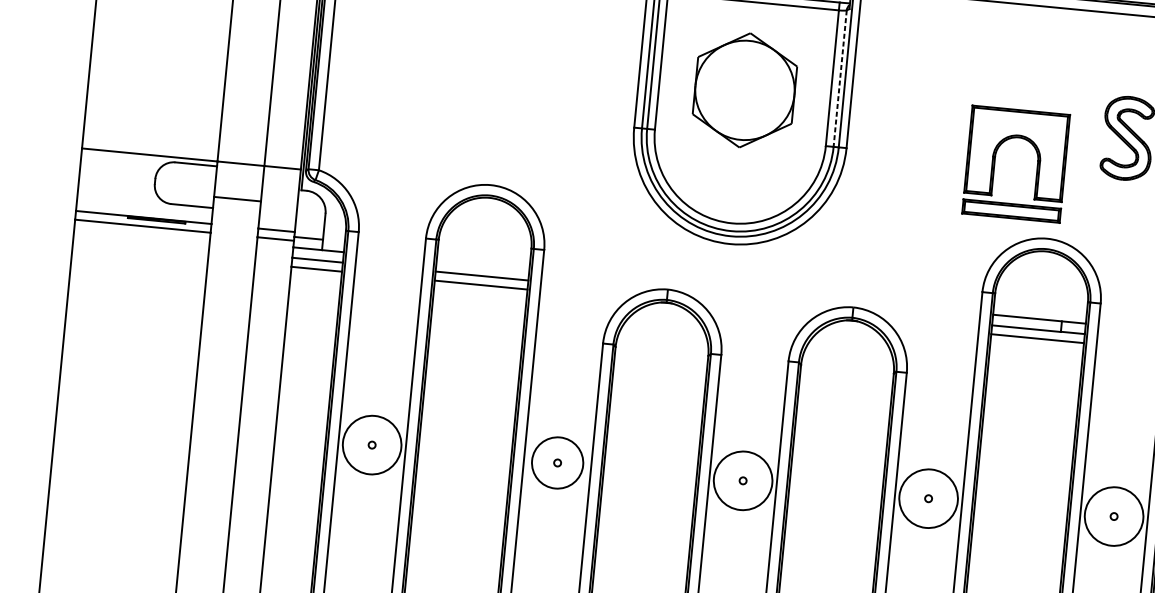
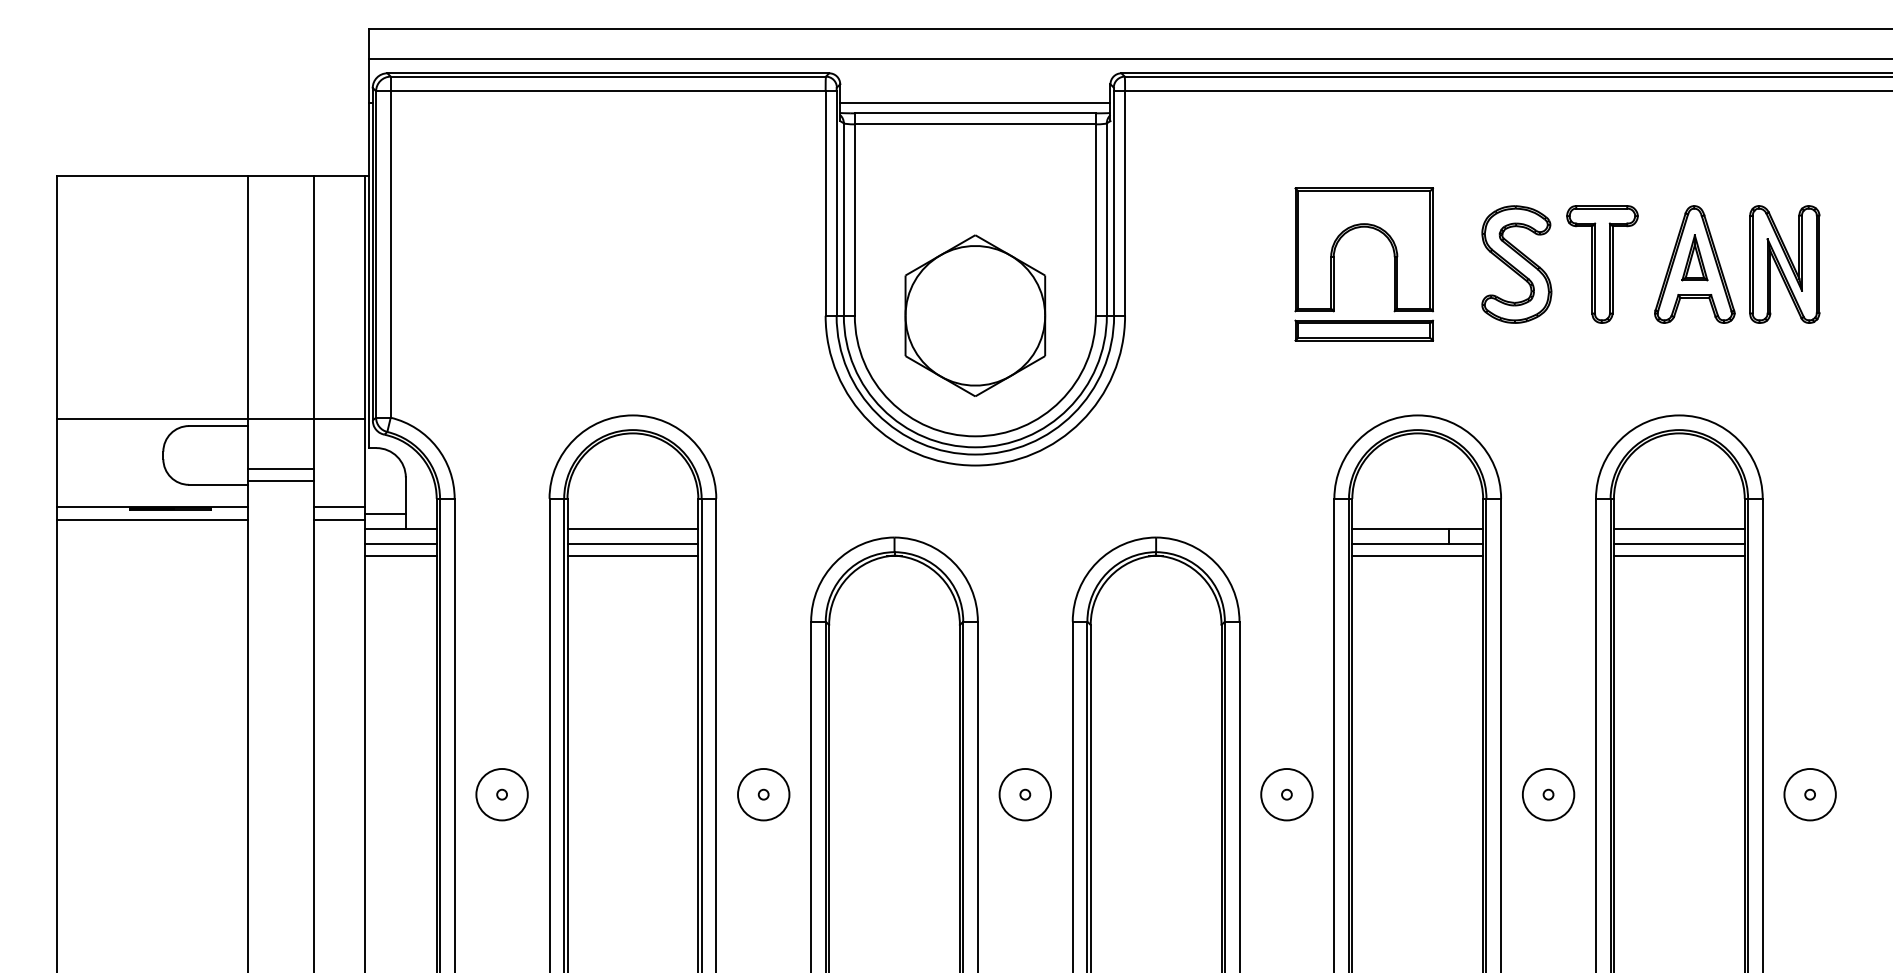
line: (839, 79) -> (1106, 220), dashed -> solid
part: (745, 90) -> (975, 315), moved
part: (995, 162) -> (1334, 264), moved
line: (236, 207) -> (280, 481), added
line: (482, 265) -> (632, 528), added
circle: (371, 444) -> (501, 794), size x0.62
circle: (557, 462) -> (763, 794), size x0.71
circle: (743, 480) -> (1025, 794), size x0.62
circle: (928, 498) -> (1286, 794), size x0.62
circle: (1114, 516) -> (1548, 794), size x0.62

